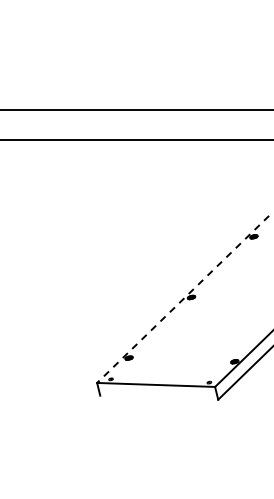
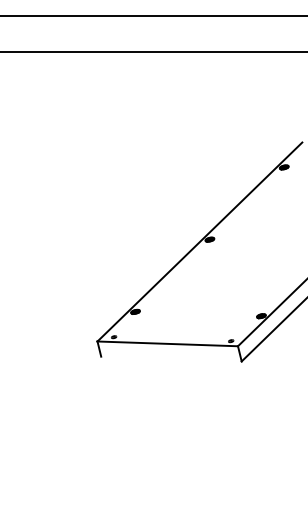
line: (183, 299) -> (200, 242), dashed -> solid

